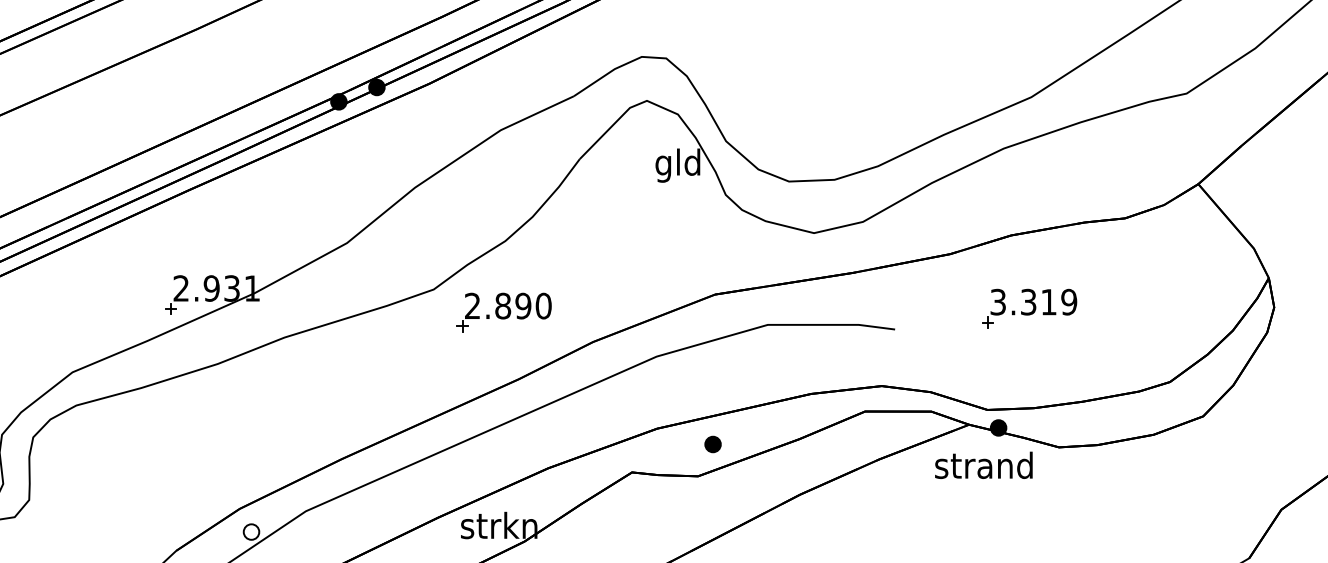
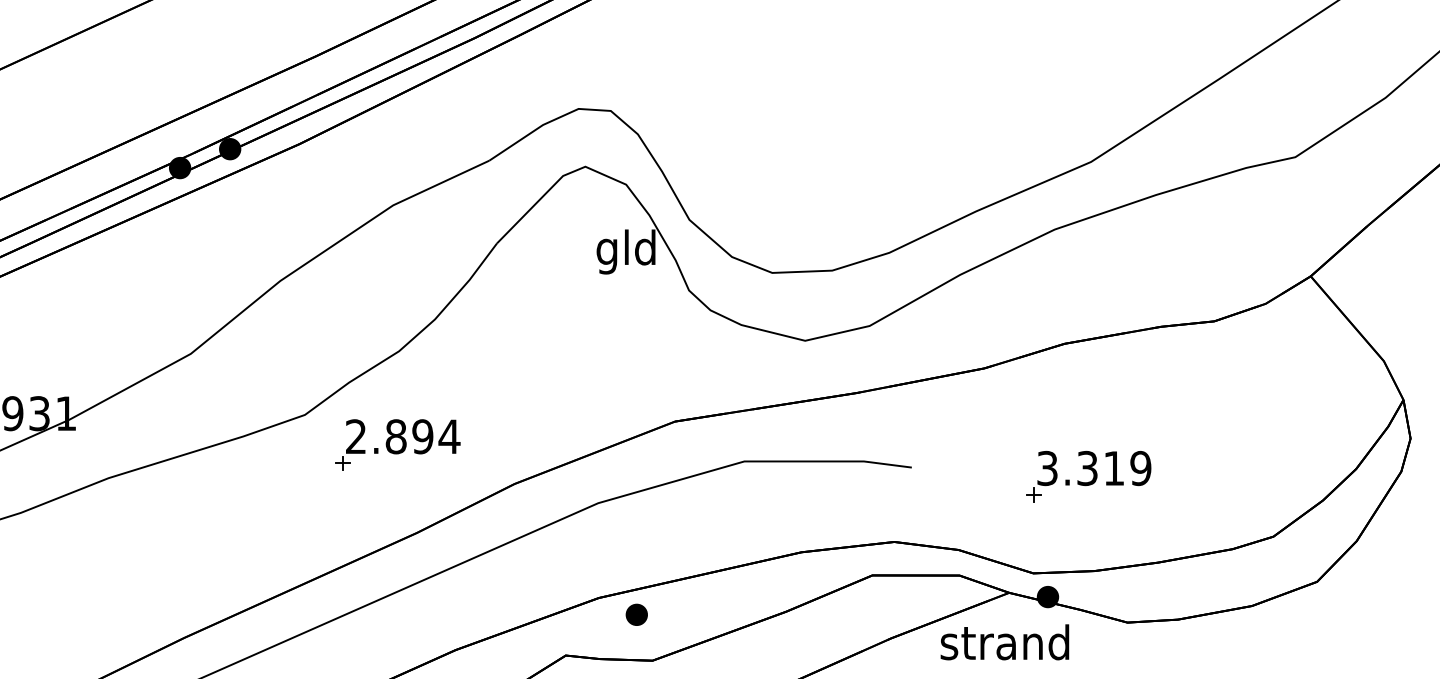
text: (543, 305) -> (449, 435), 2.890 -> 2.894
part: (1029, 308) -> (1088, 476), moved
part: (712, 444) -> (636, 614), moved
text: (983, 464) -> (1004, 641), moved

